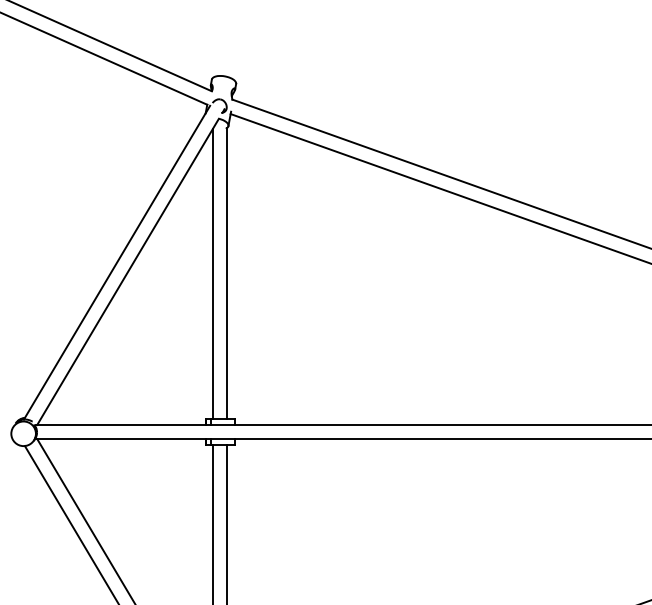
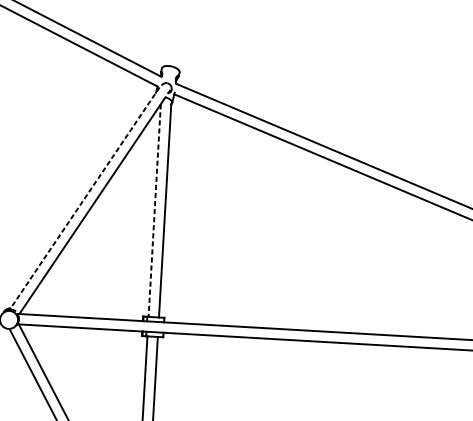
line: (117, 262) -> (85, 198), solid -> dashed
line: (213, 274) -> (154, 211), solid -> dashed

